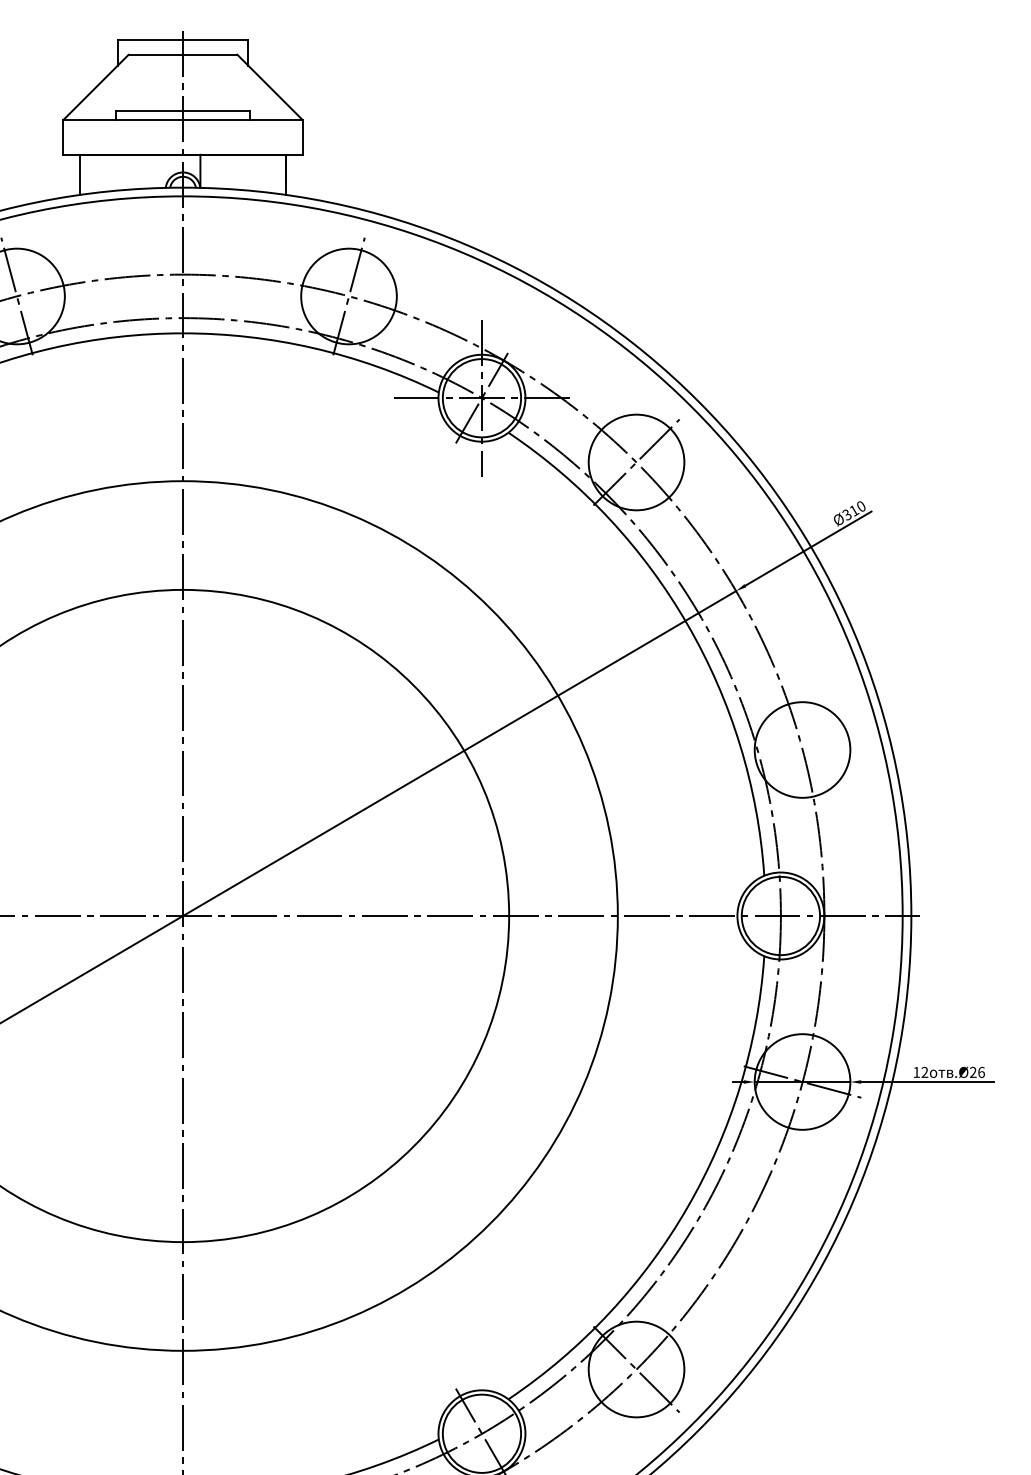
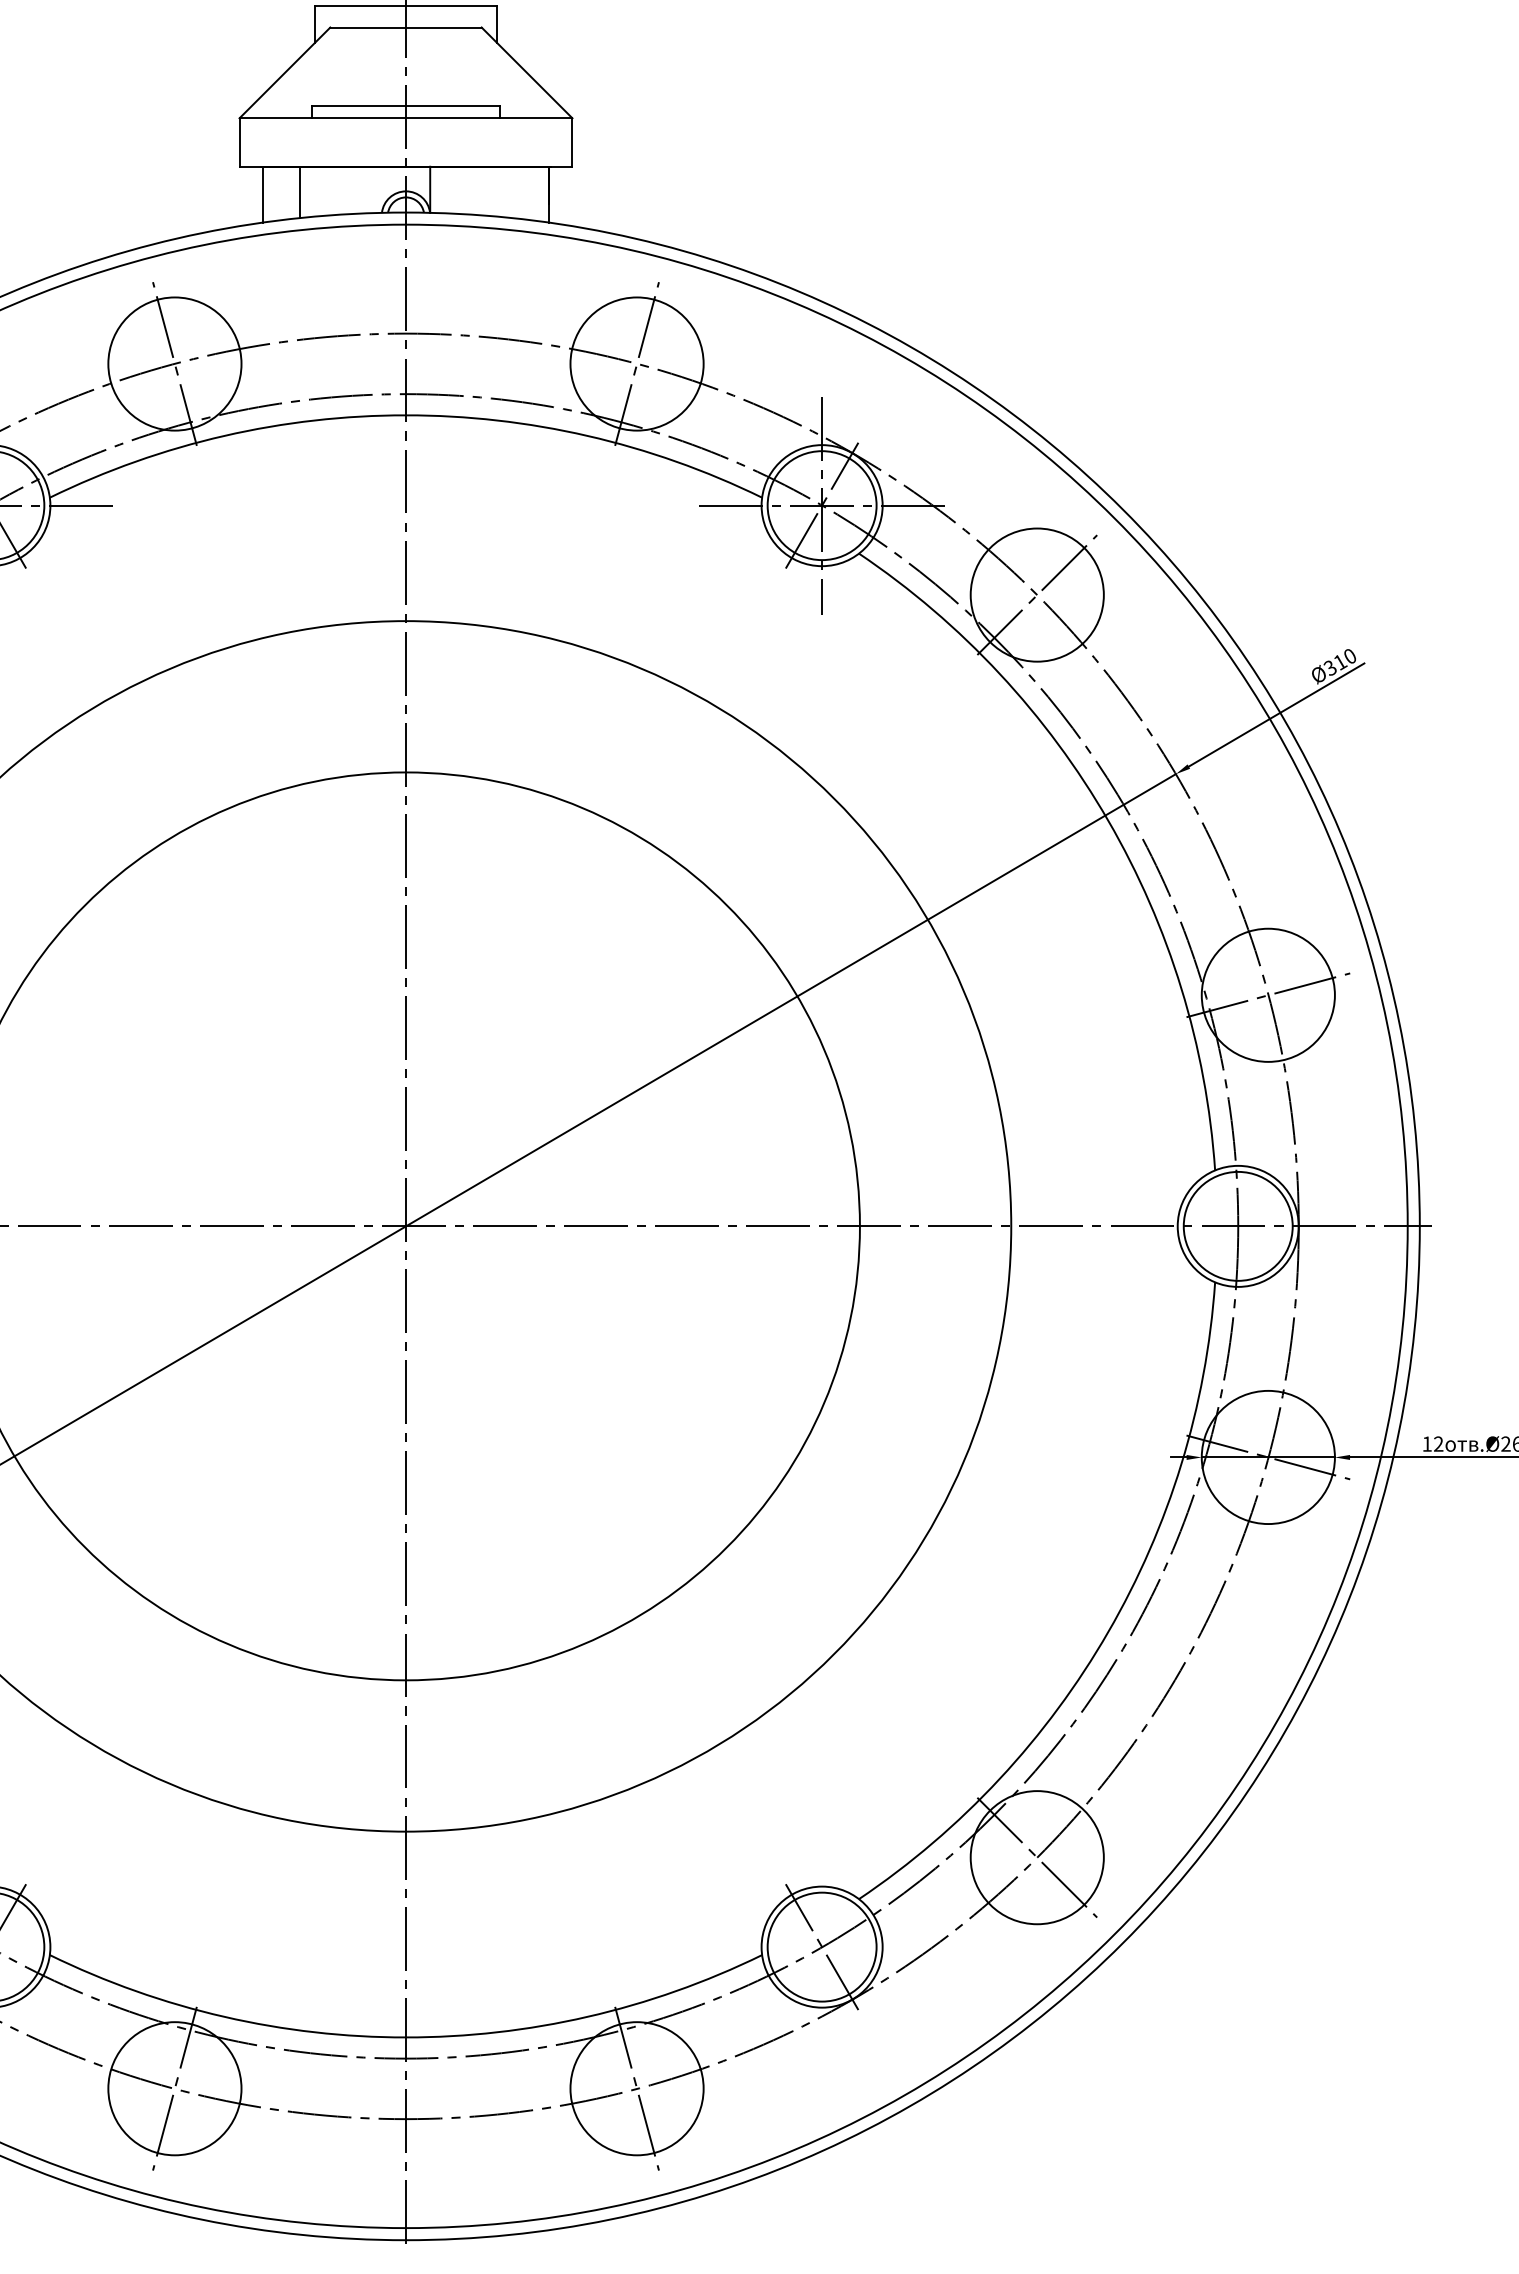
line: (106, 173) -> (299, 192), added
line: (802, 750) -> (1268, 995), added

